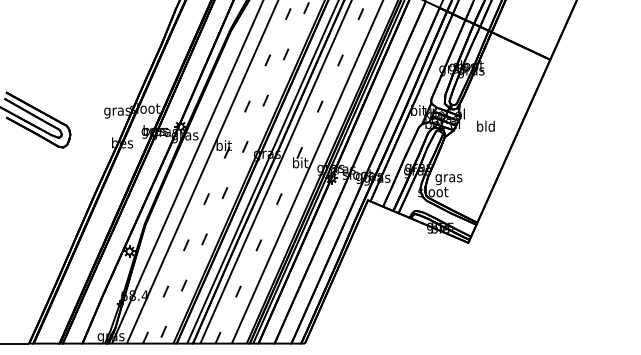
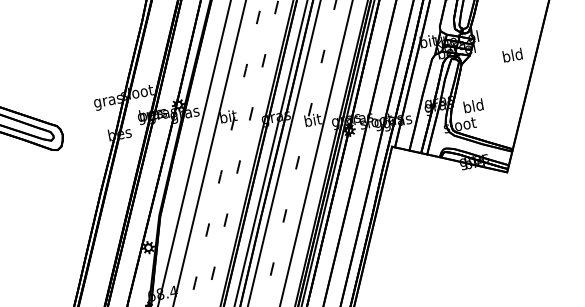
text: (485, 125) -> (512, 54), moved
text: (448, 178) -> (473, 107), gras -> bld

